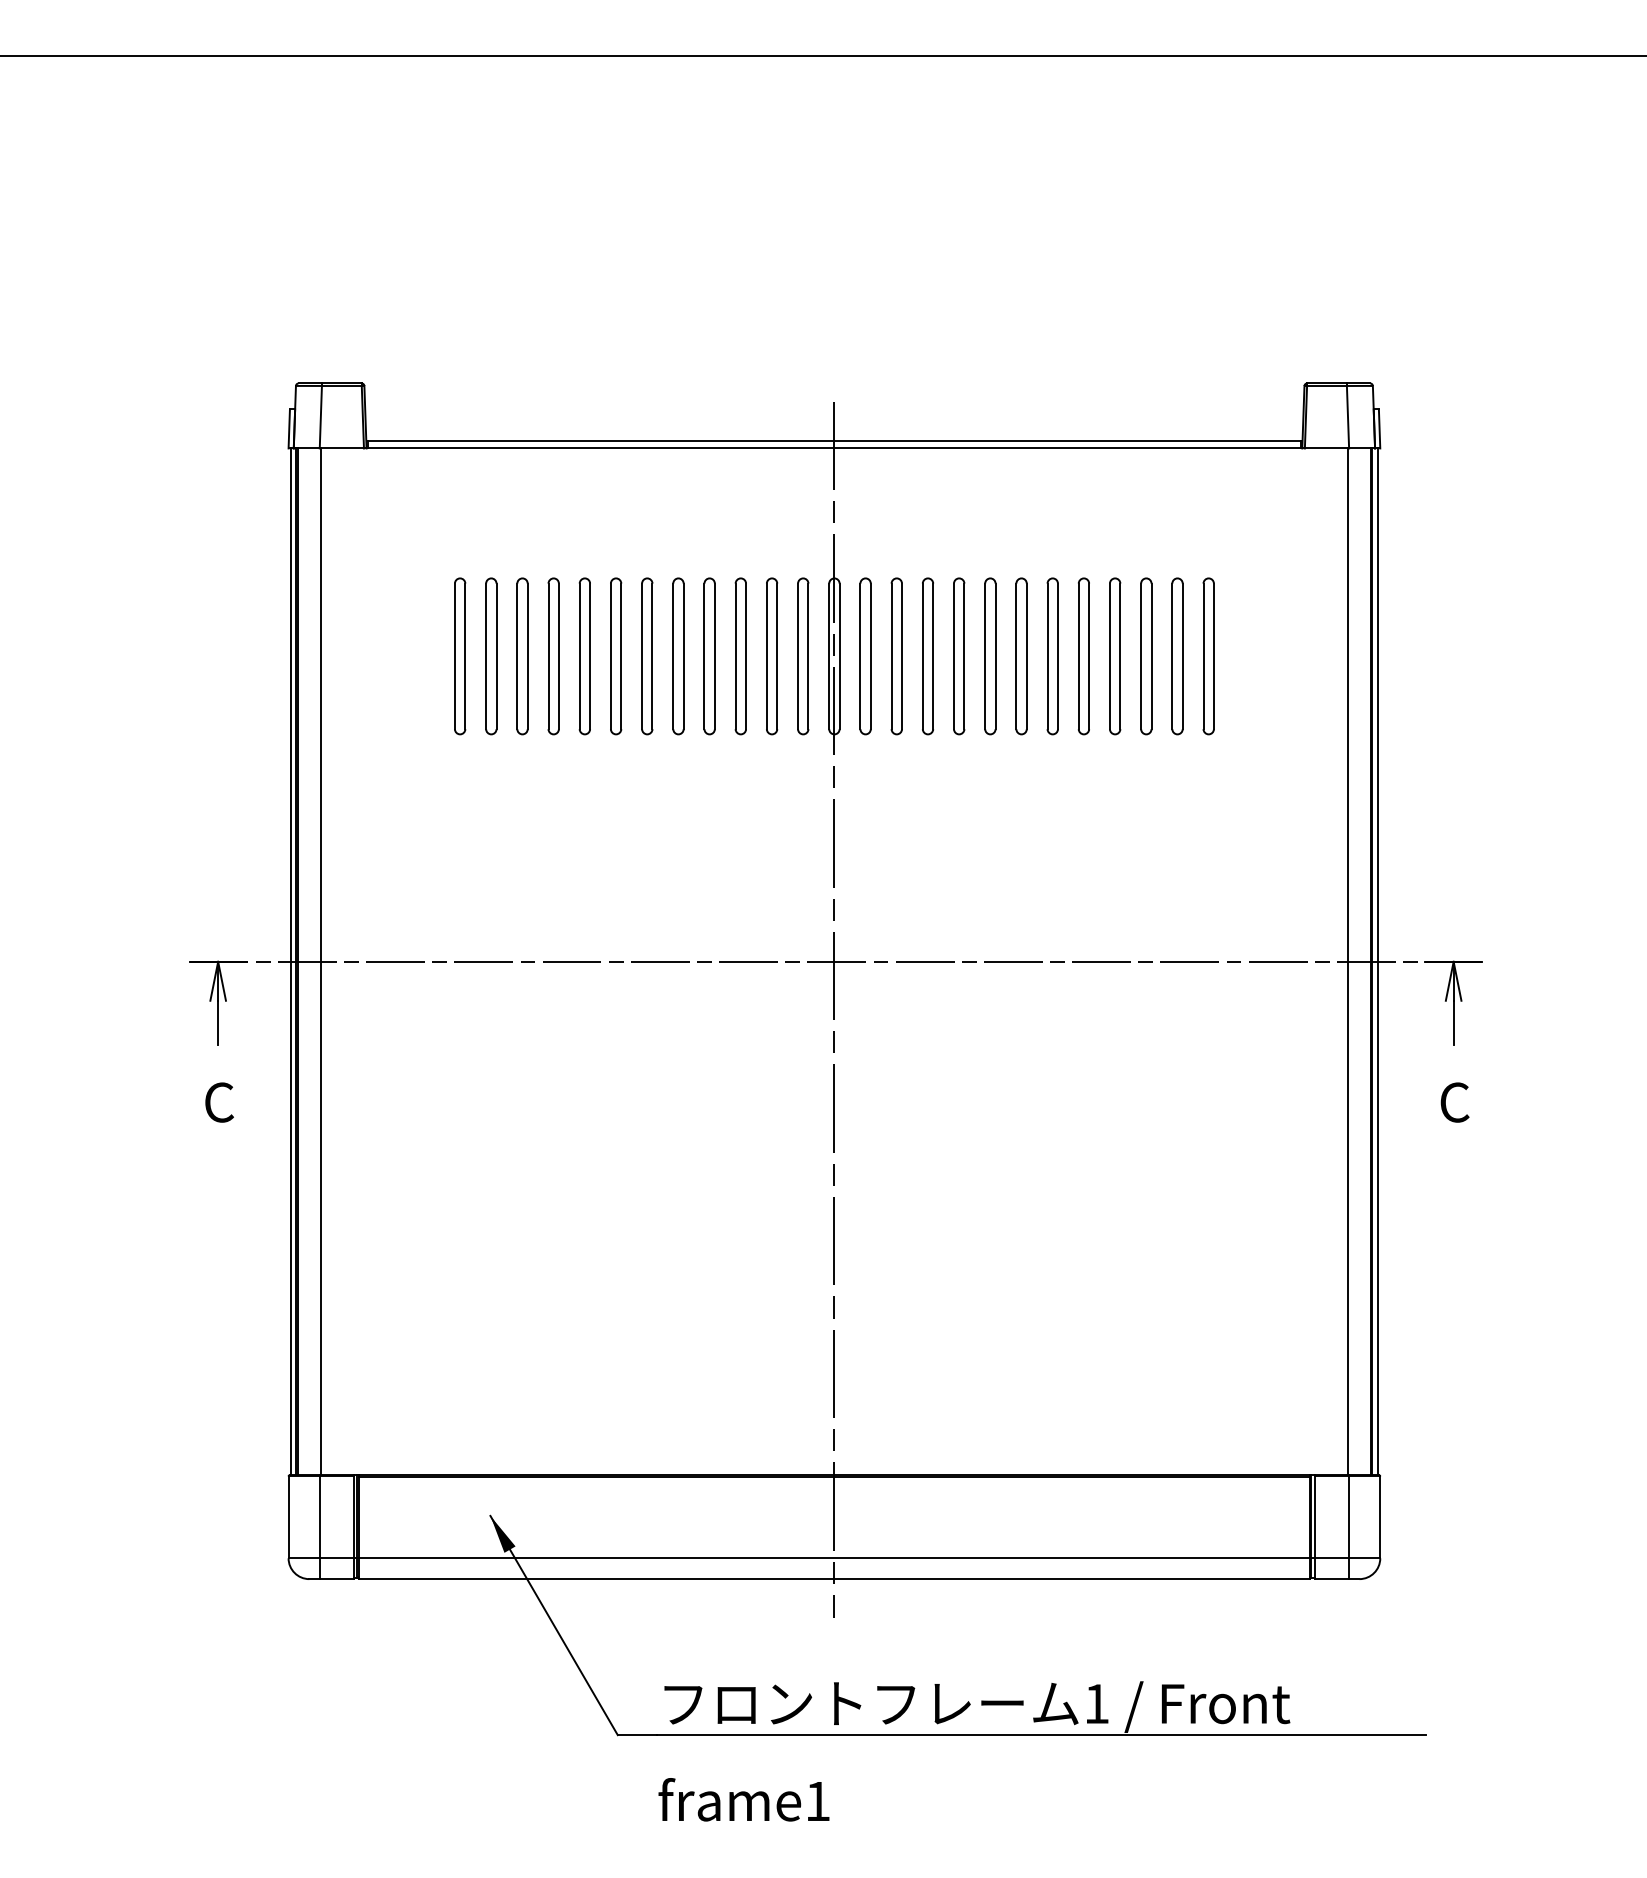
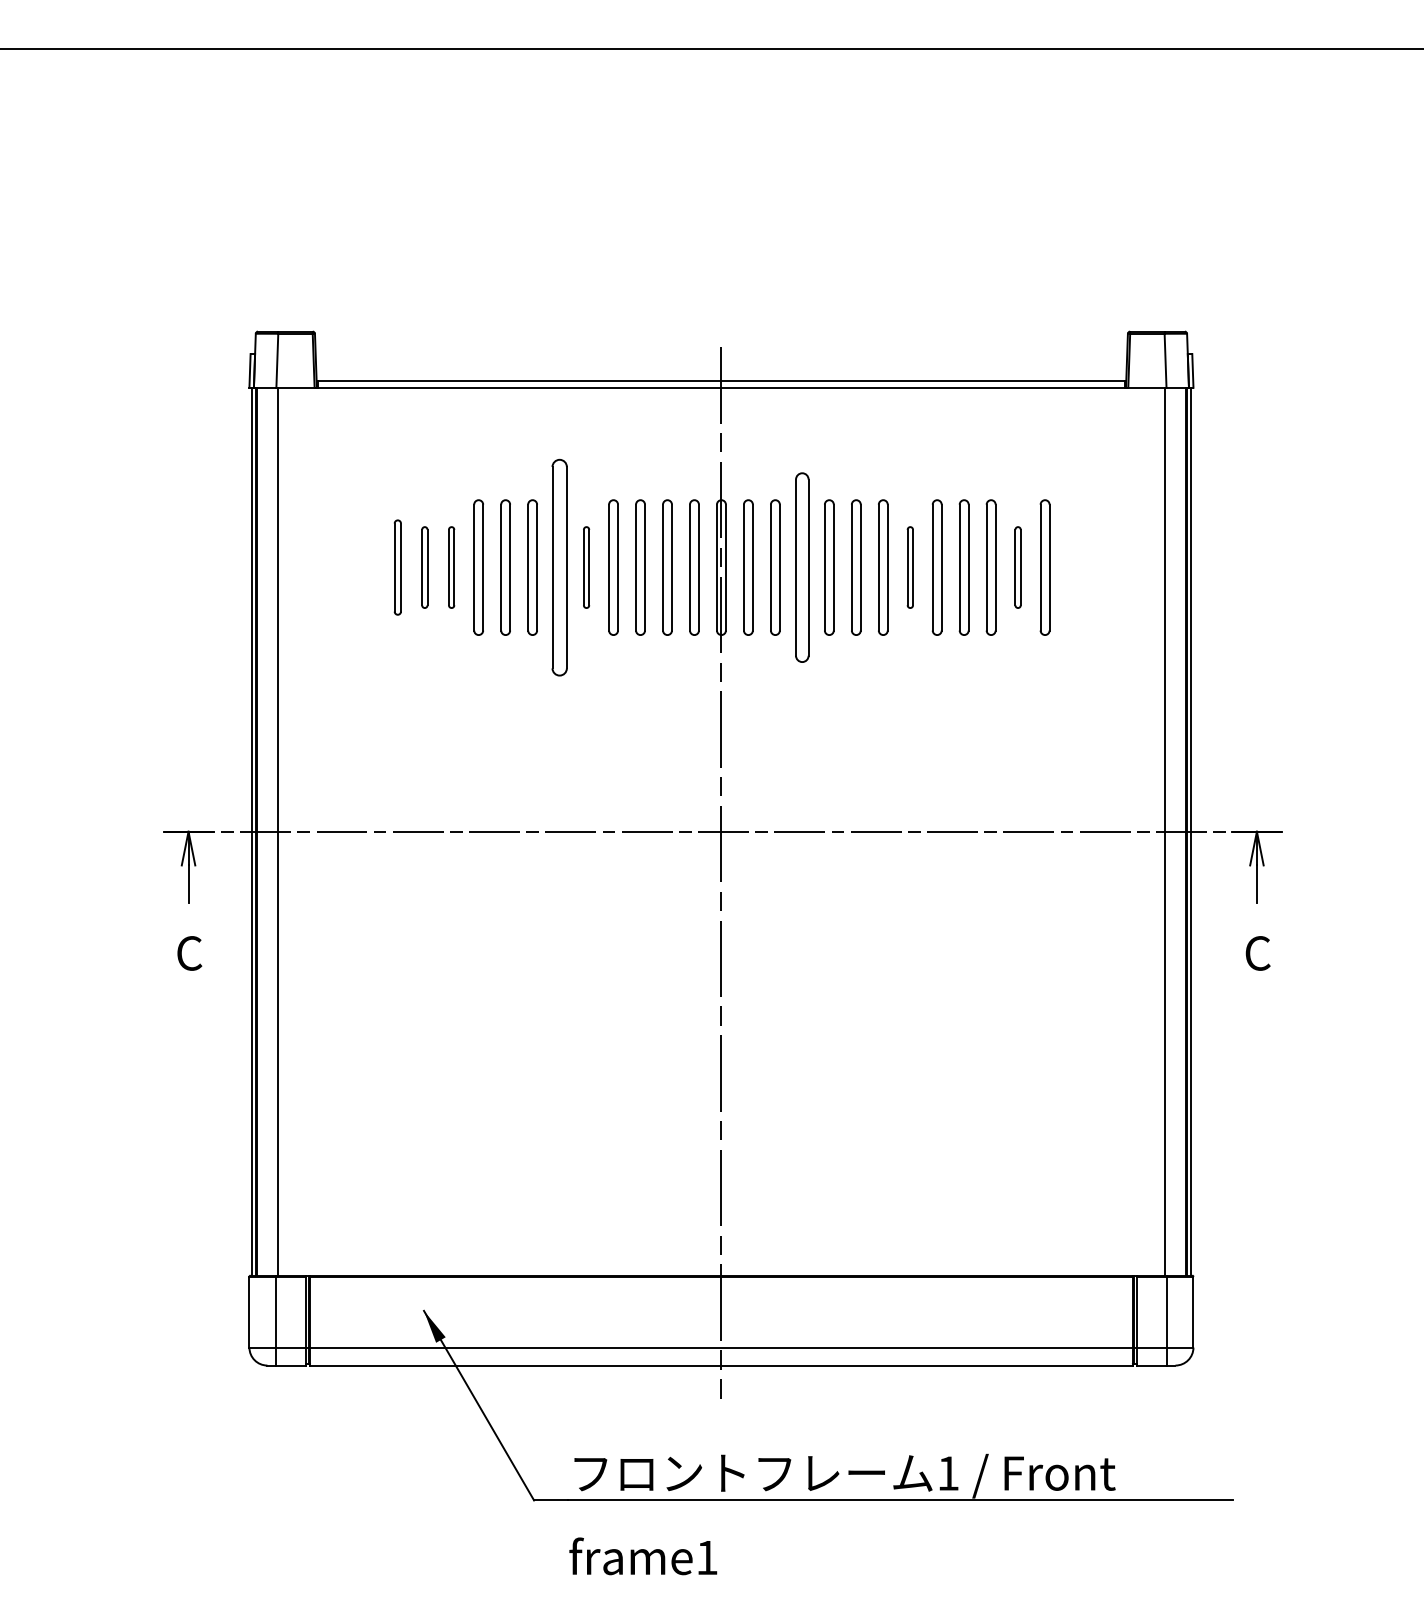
part: (459, 656) -> (397, 567), size x0.7
part: (491, 656) -> (424, 567), size x0.6
part: (522, 656) -> (451, 567), size x0.6
part: (647, 656) -> (559, 567), size x1.6
part: (678, 656) -> (586, 567), size x0.6
part: (928, 656) -> (802, 567), size x1.4
part: (1053, 656) -> (910, 567), size x0.6
part: (1176, 656) -> (1017, 567), size x0.6

